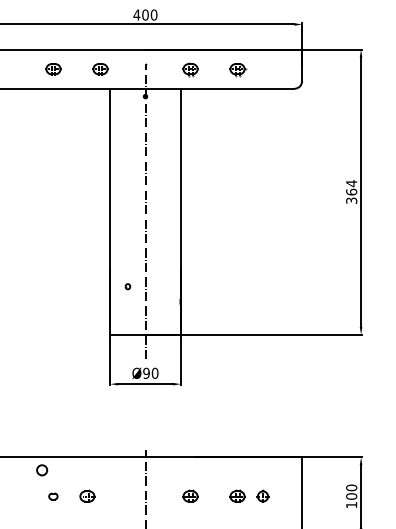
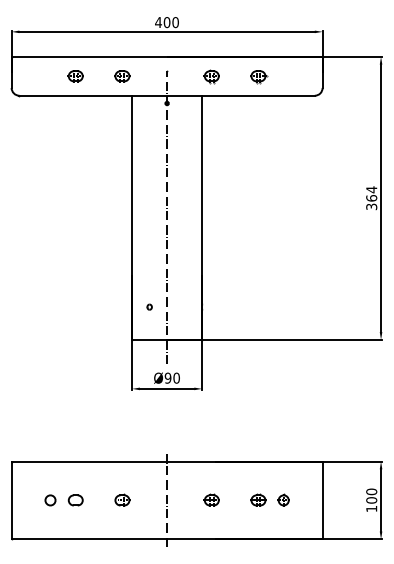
part: (127, 286) -> (149, 306), moved
circle: (42, 470) -> (50, 500), moved
part: (87, 495) -> (122, 499), moved
part: (53, 496) -> (75, 500), size x1.67

